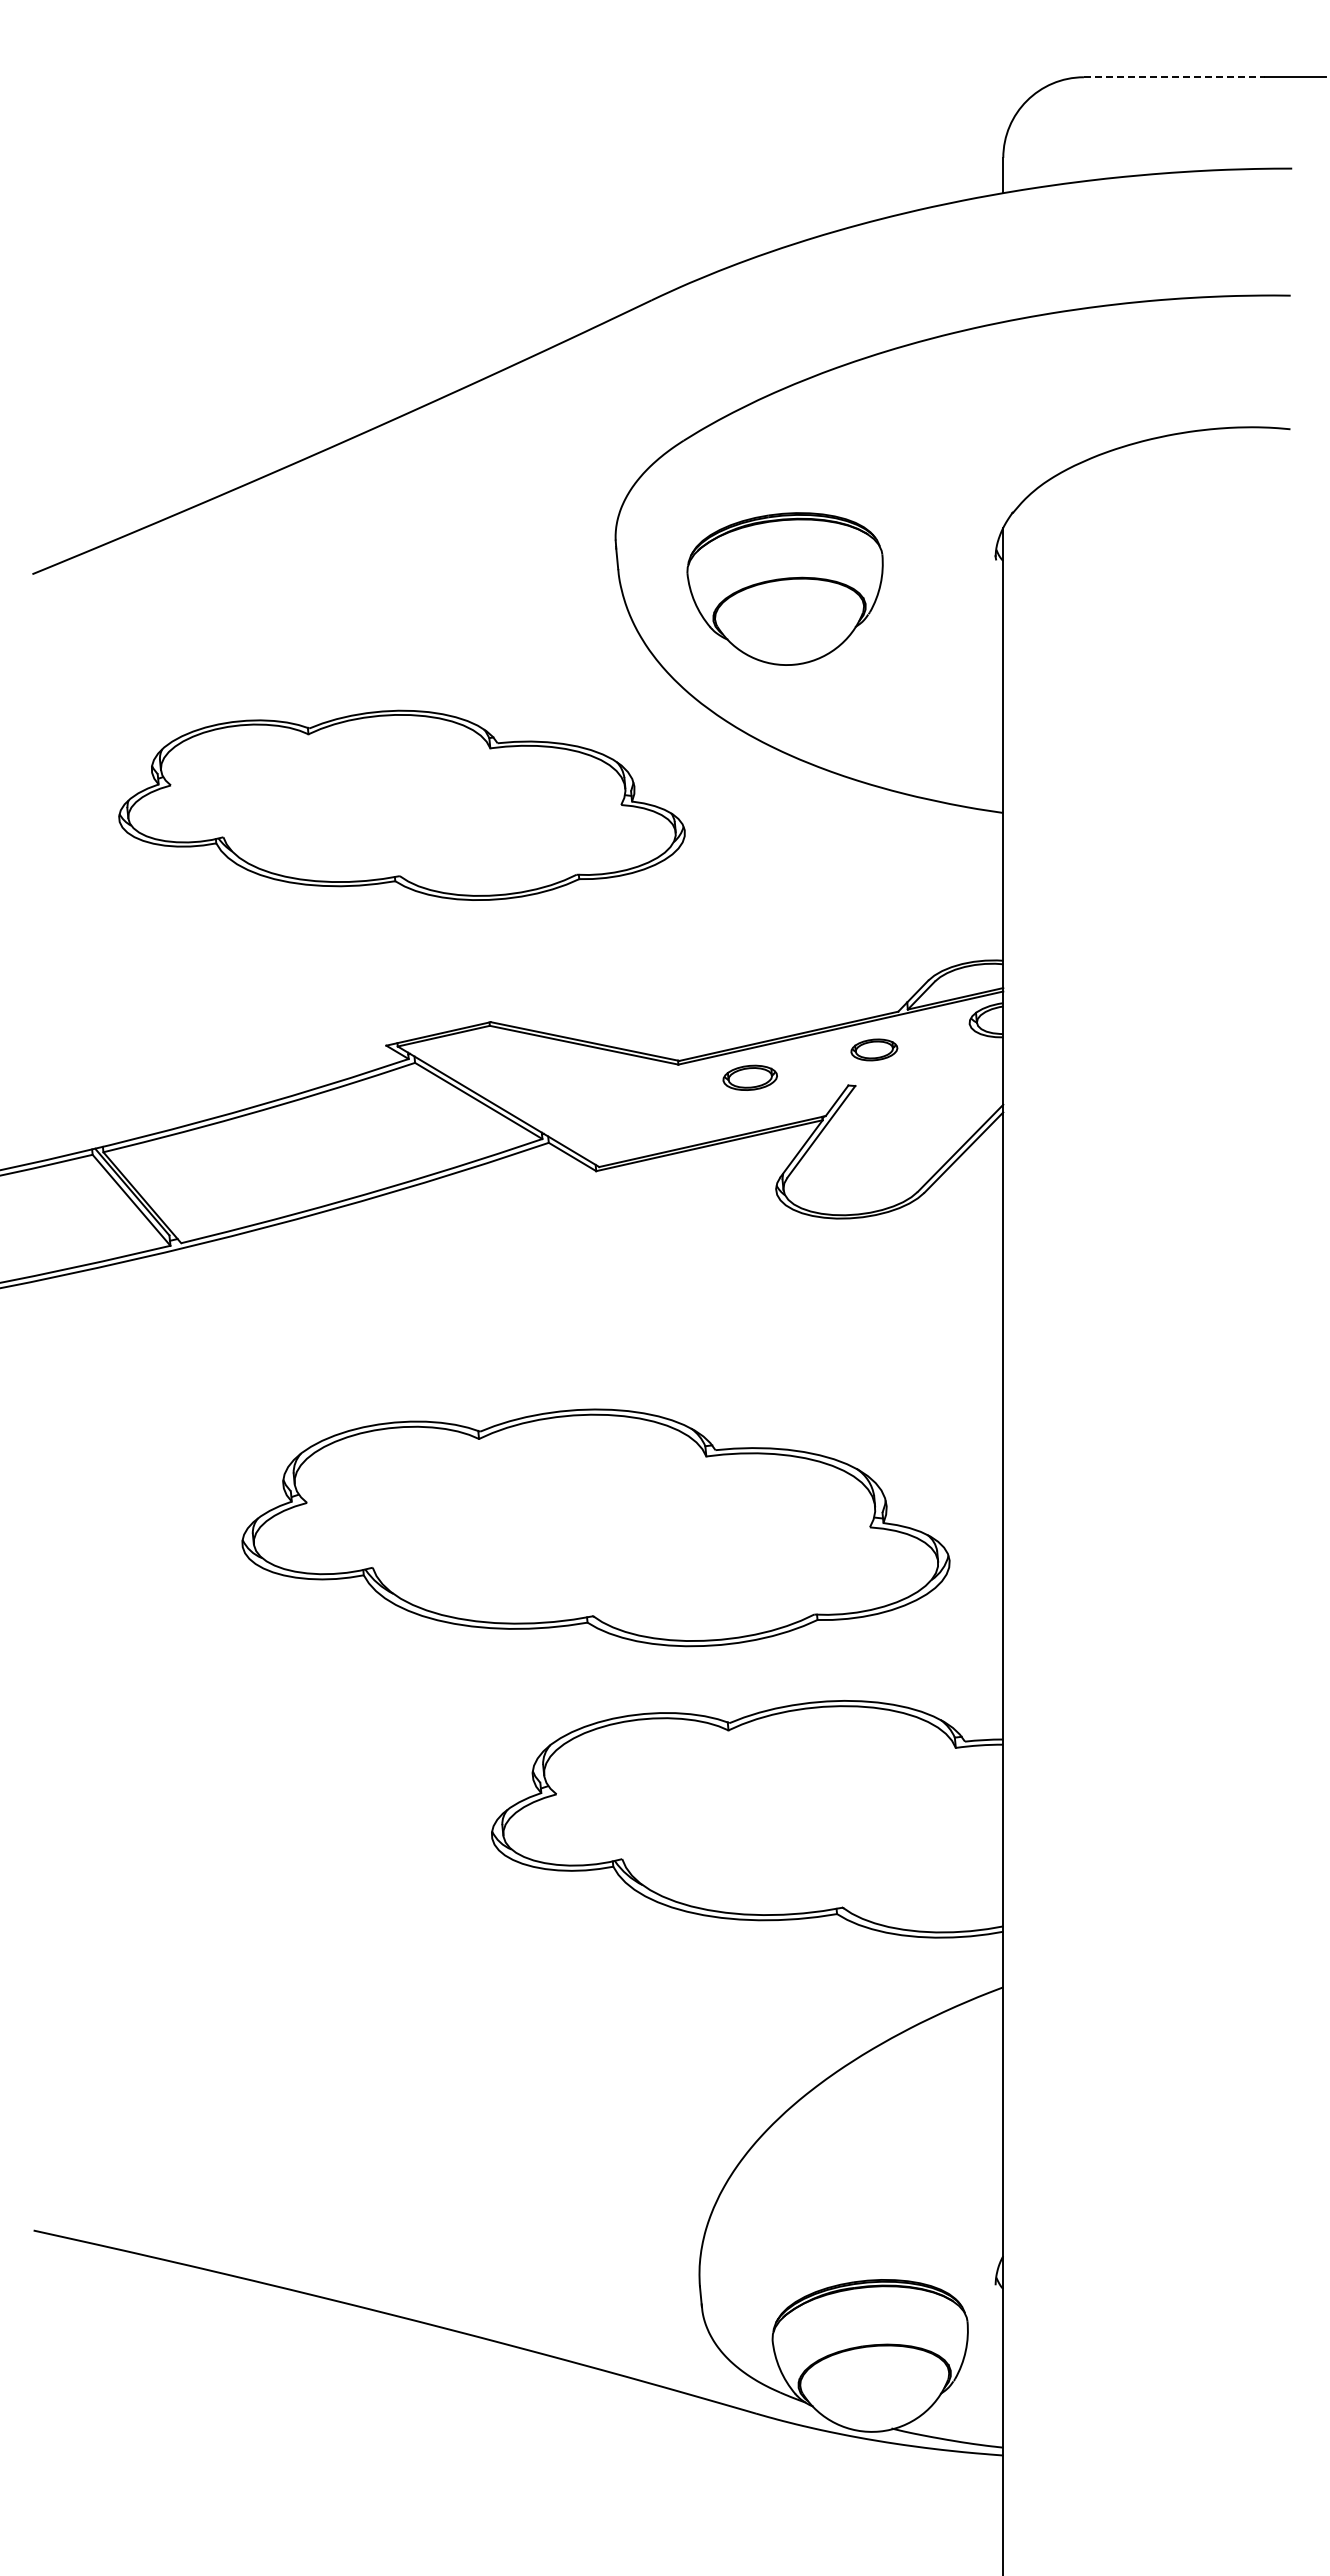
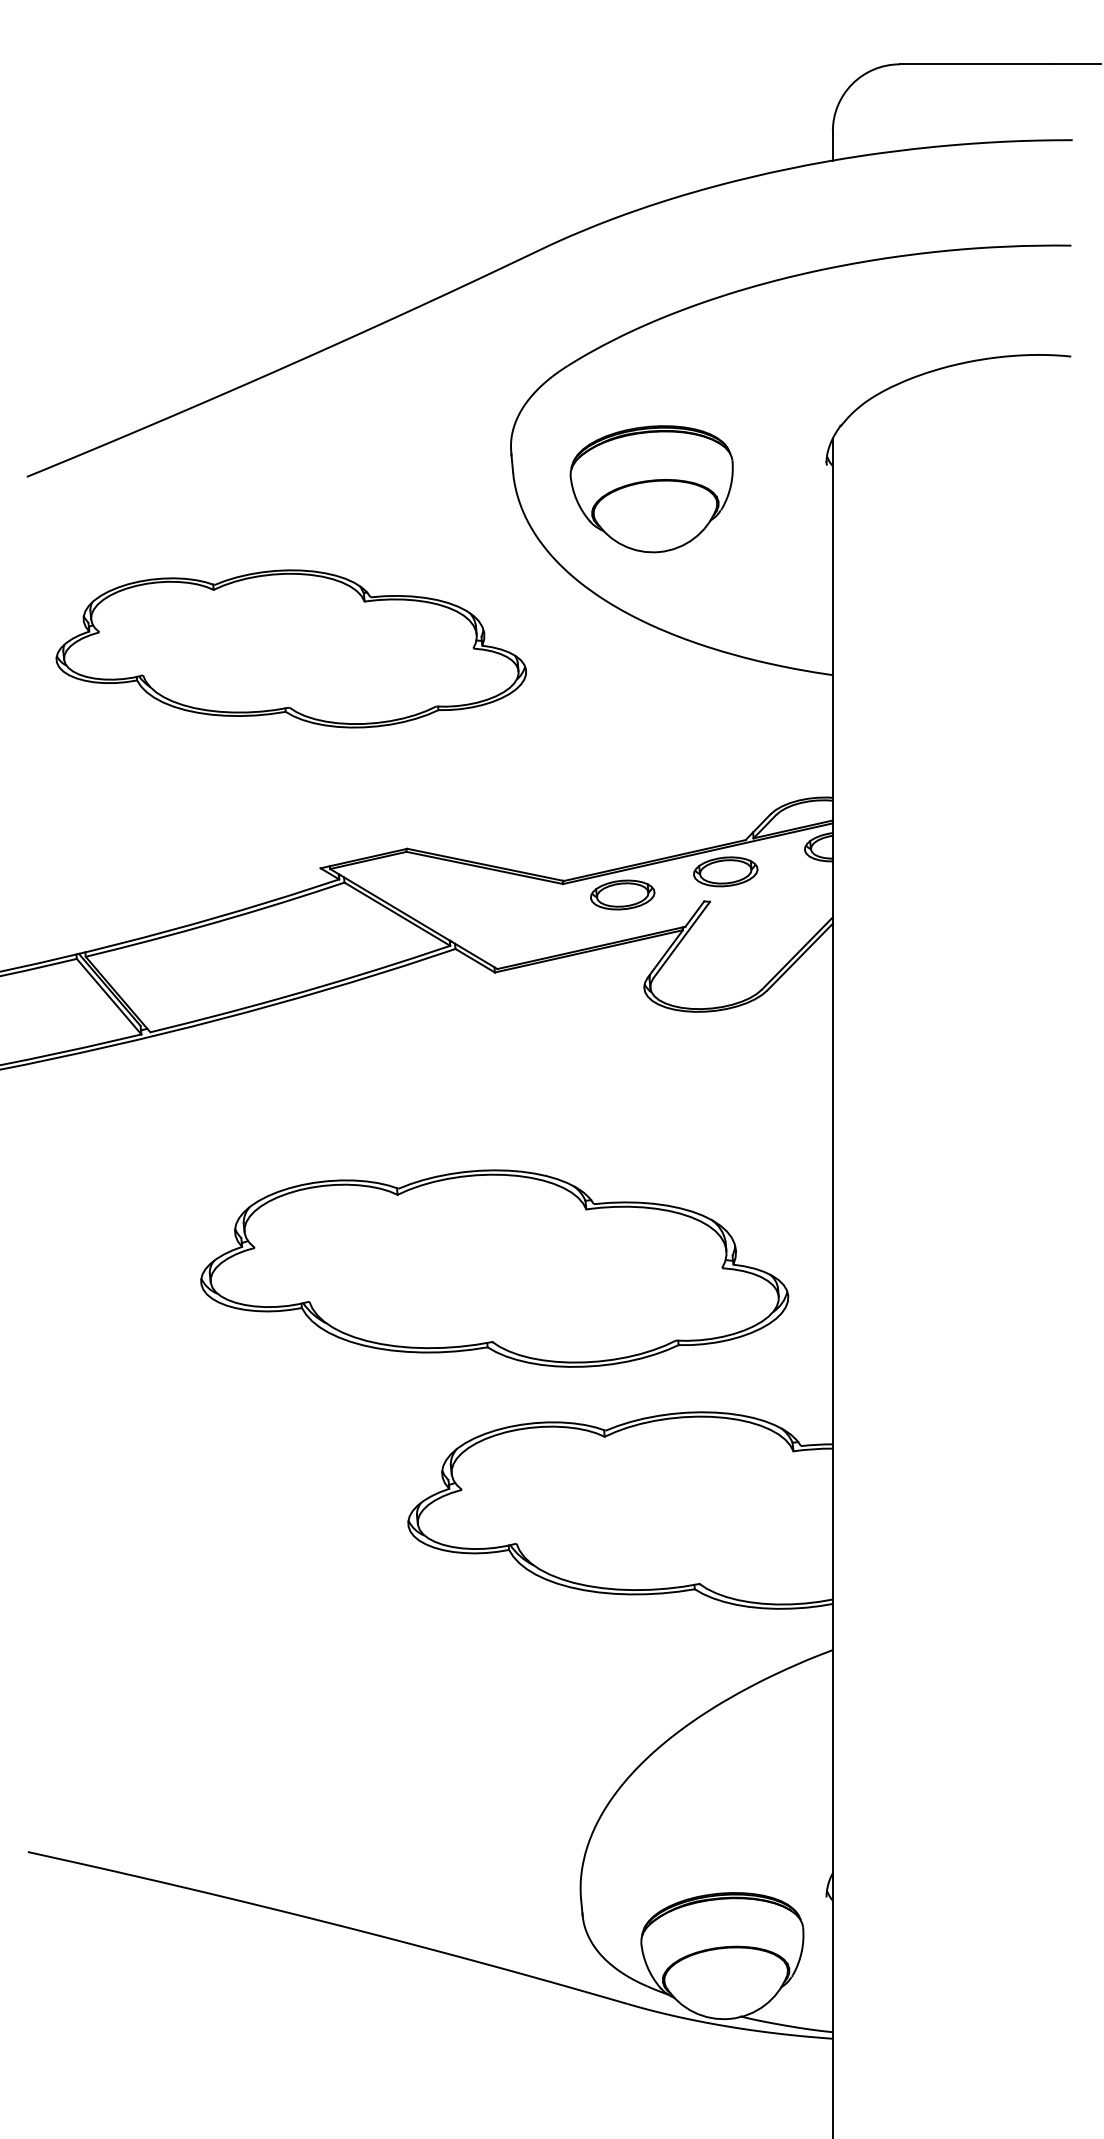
line: (1174, 77) -> (974, 64), dashed -> solid
part: (401, 804) -> (290, 648), moved
part: (874, 1049) -> (725, 871), size x1.67
part: (750, 1077) -> (622, 894), size x1.43

